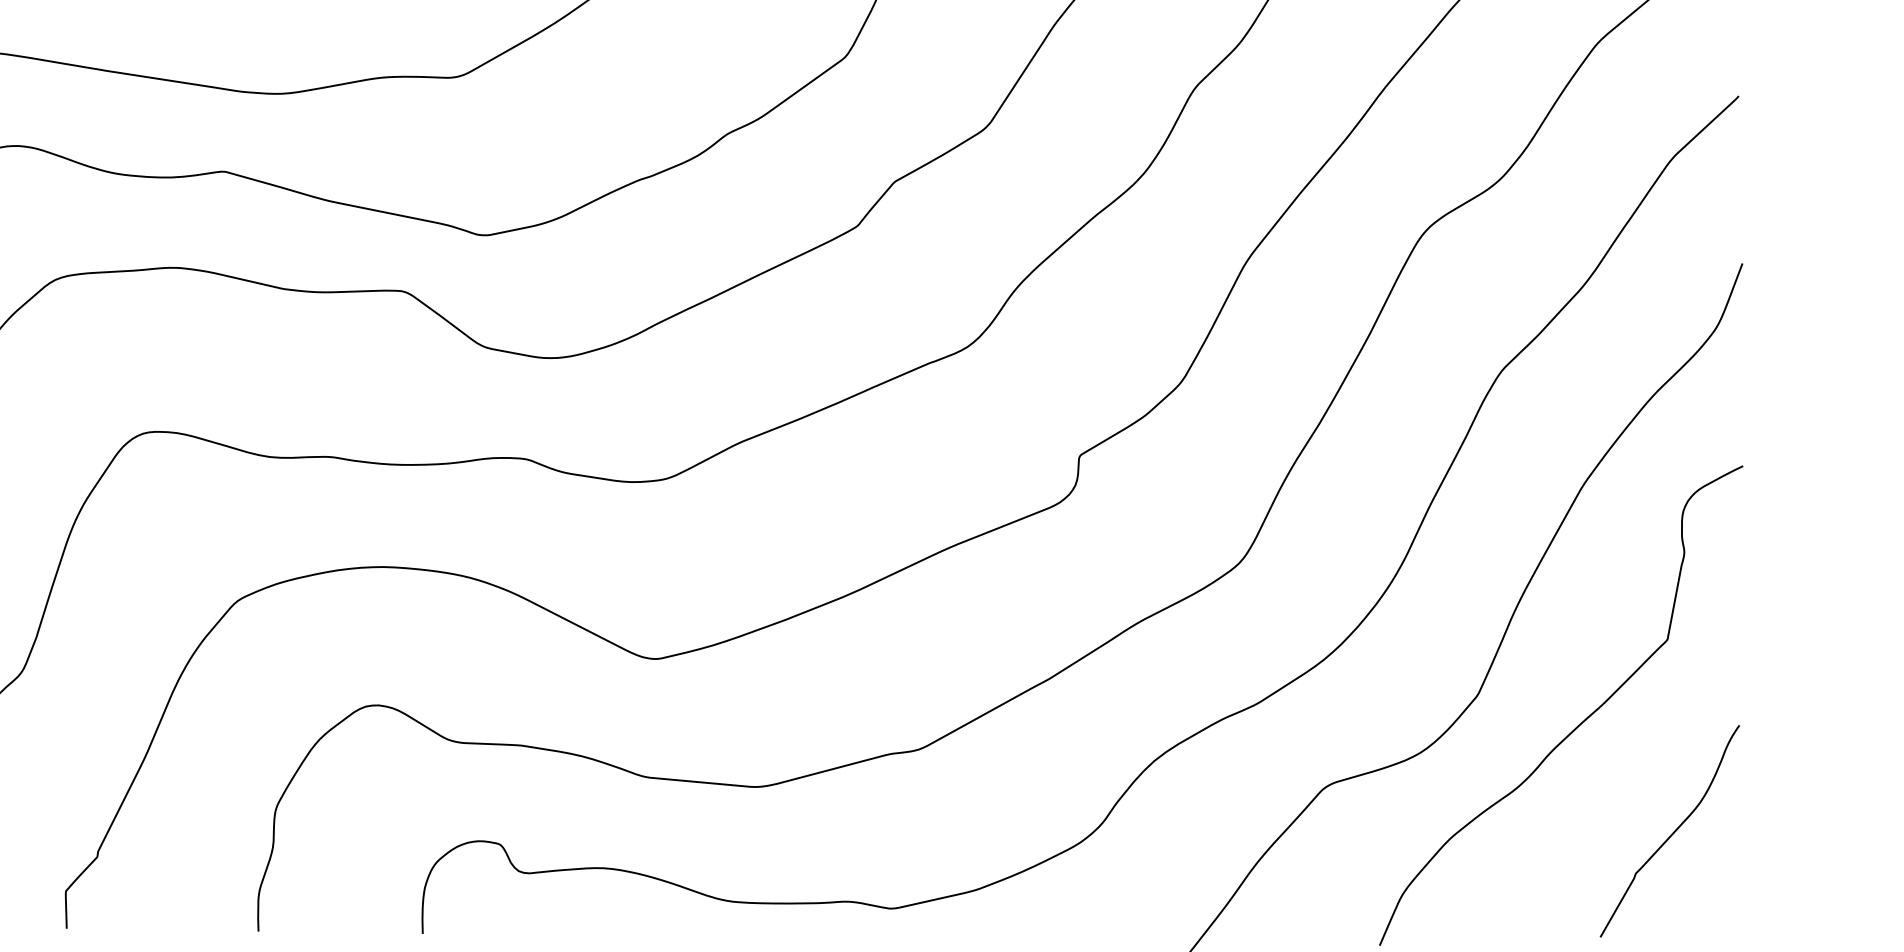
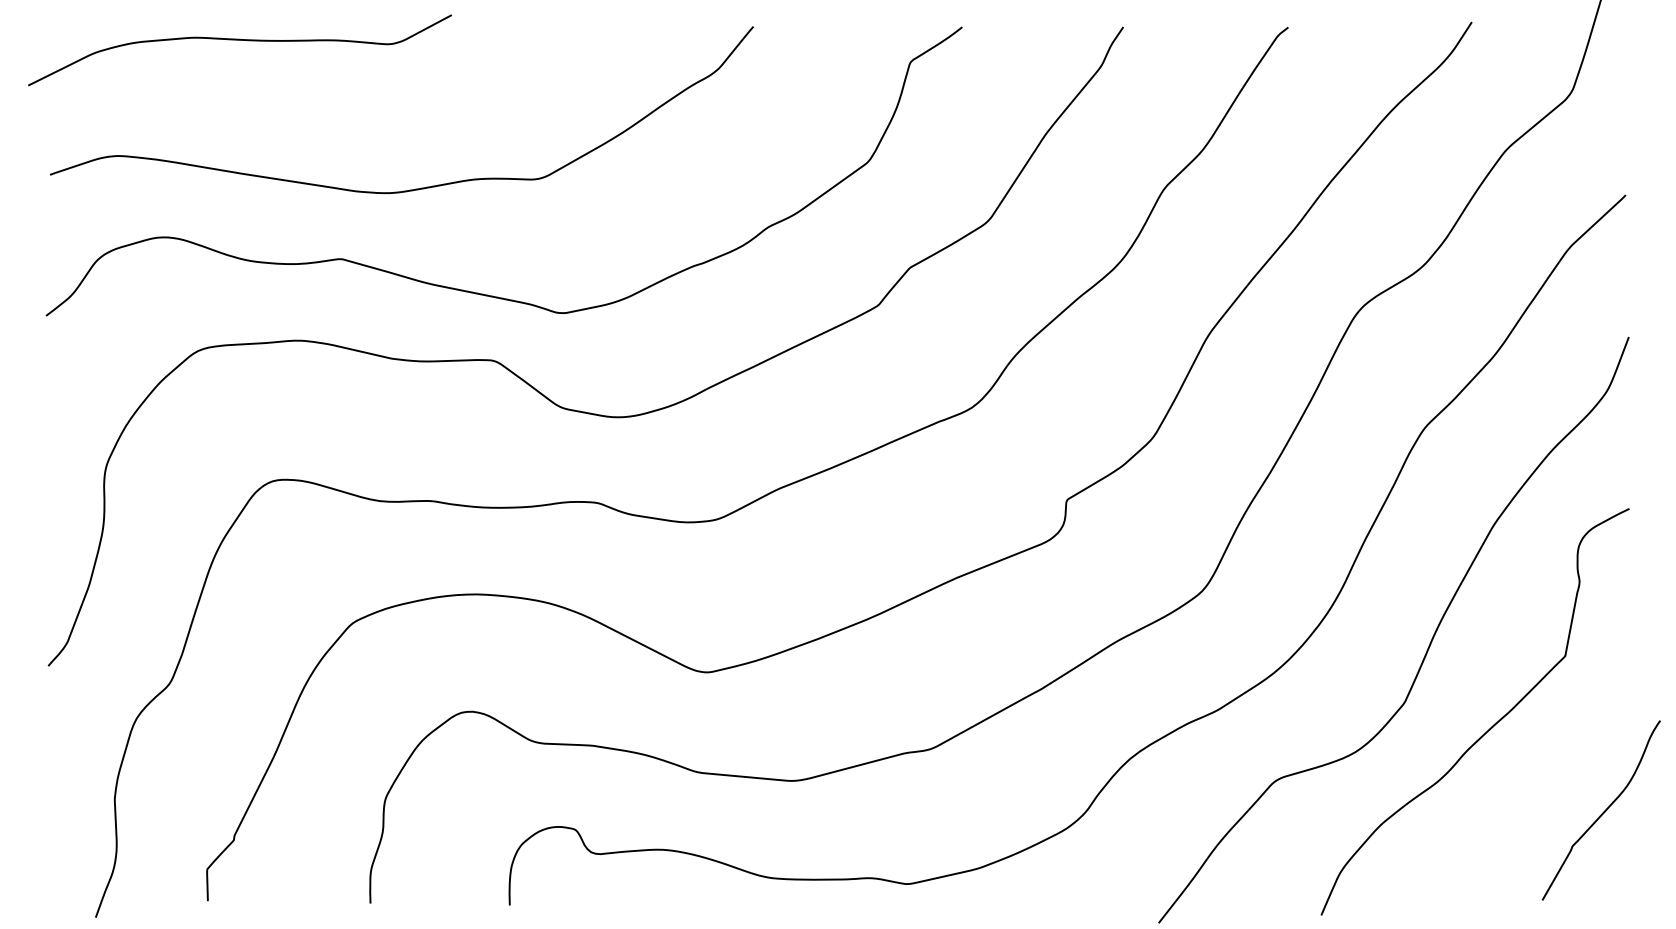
curve: (1671, 833) -> (1602, 812), moved

